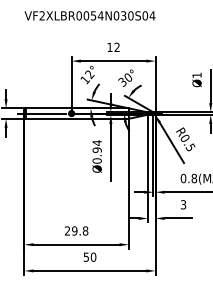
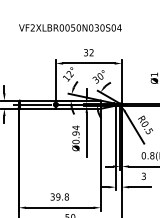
text: (100, 15) -> (78, 27), VF2XLBR0054N030S04 -> VF2XLBR0050N030S04
text: (109, 47) -> (85, 52), 12 -> 32
text: (67, 231) -> (52, 197), 29.8 -> 39.8

